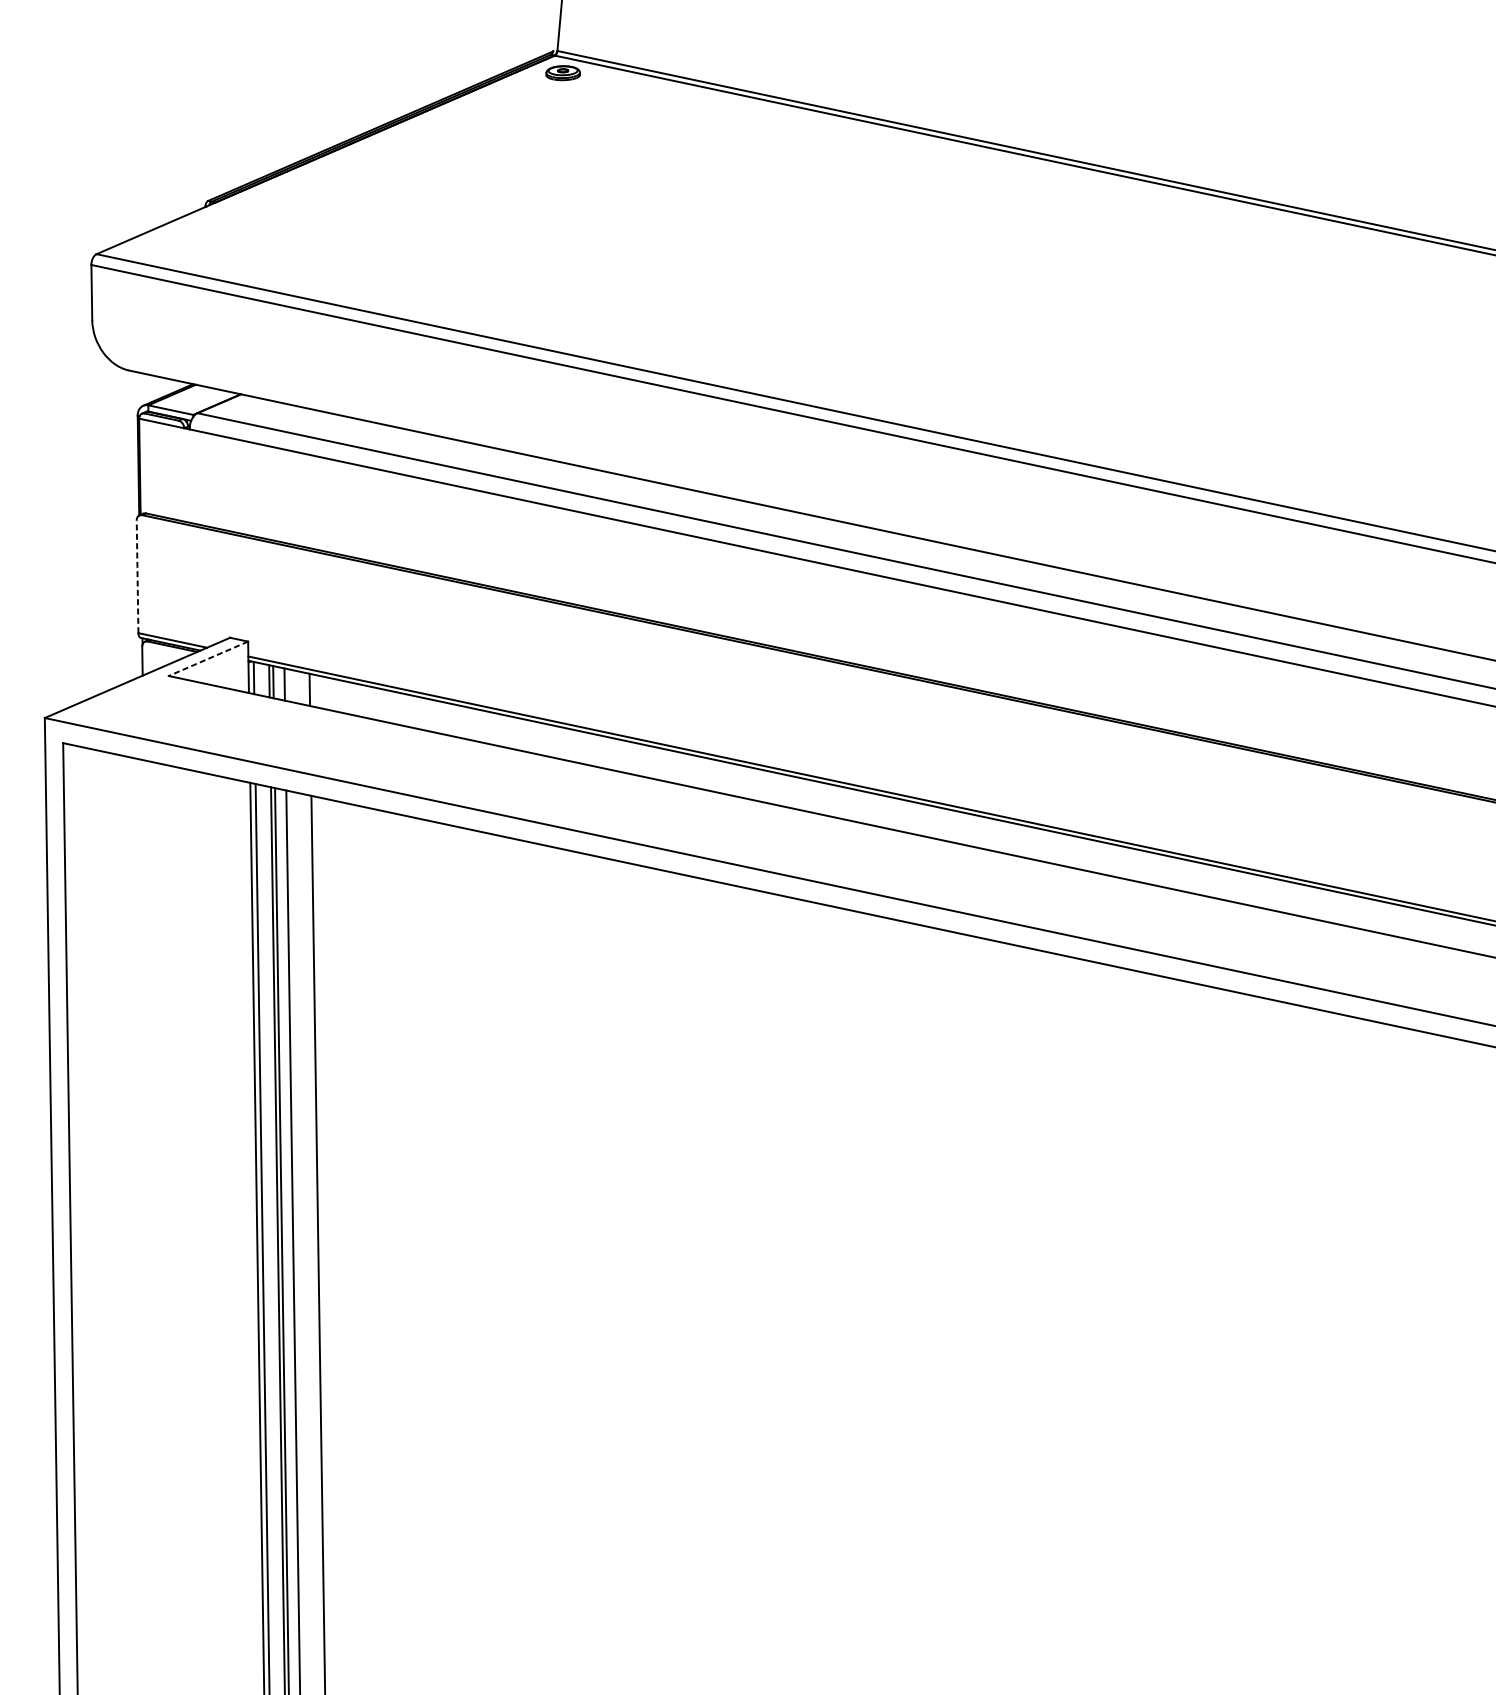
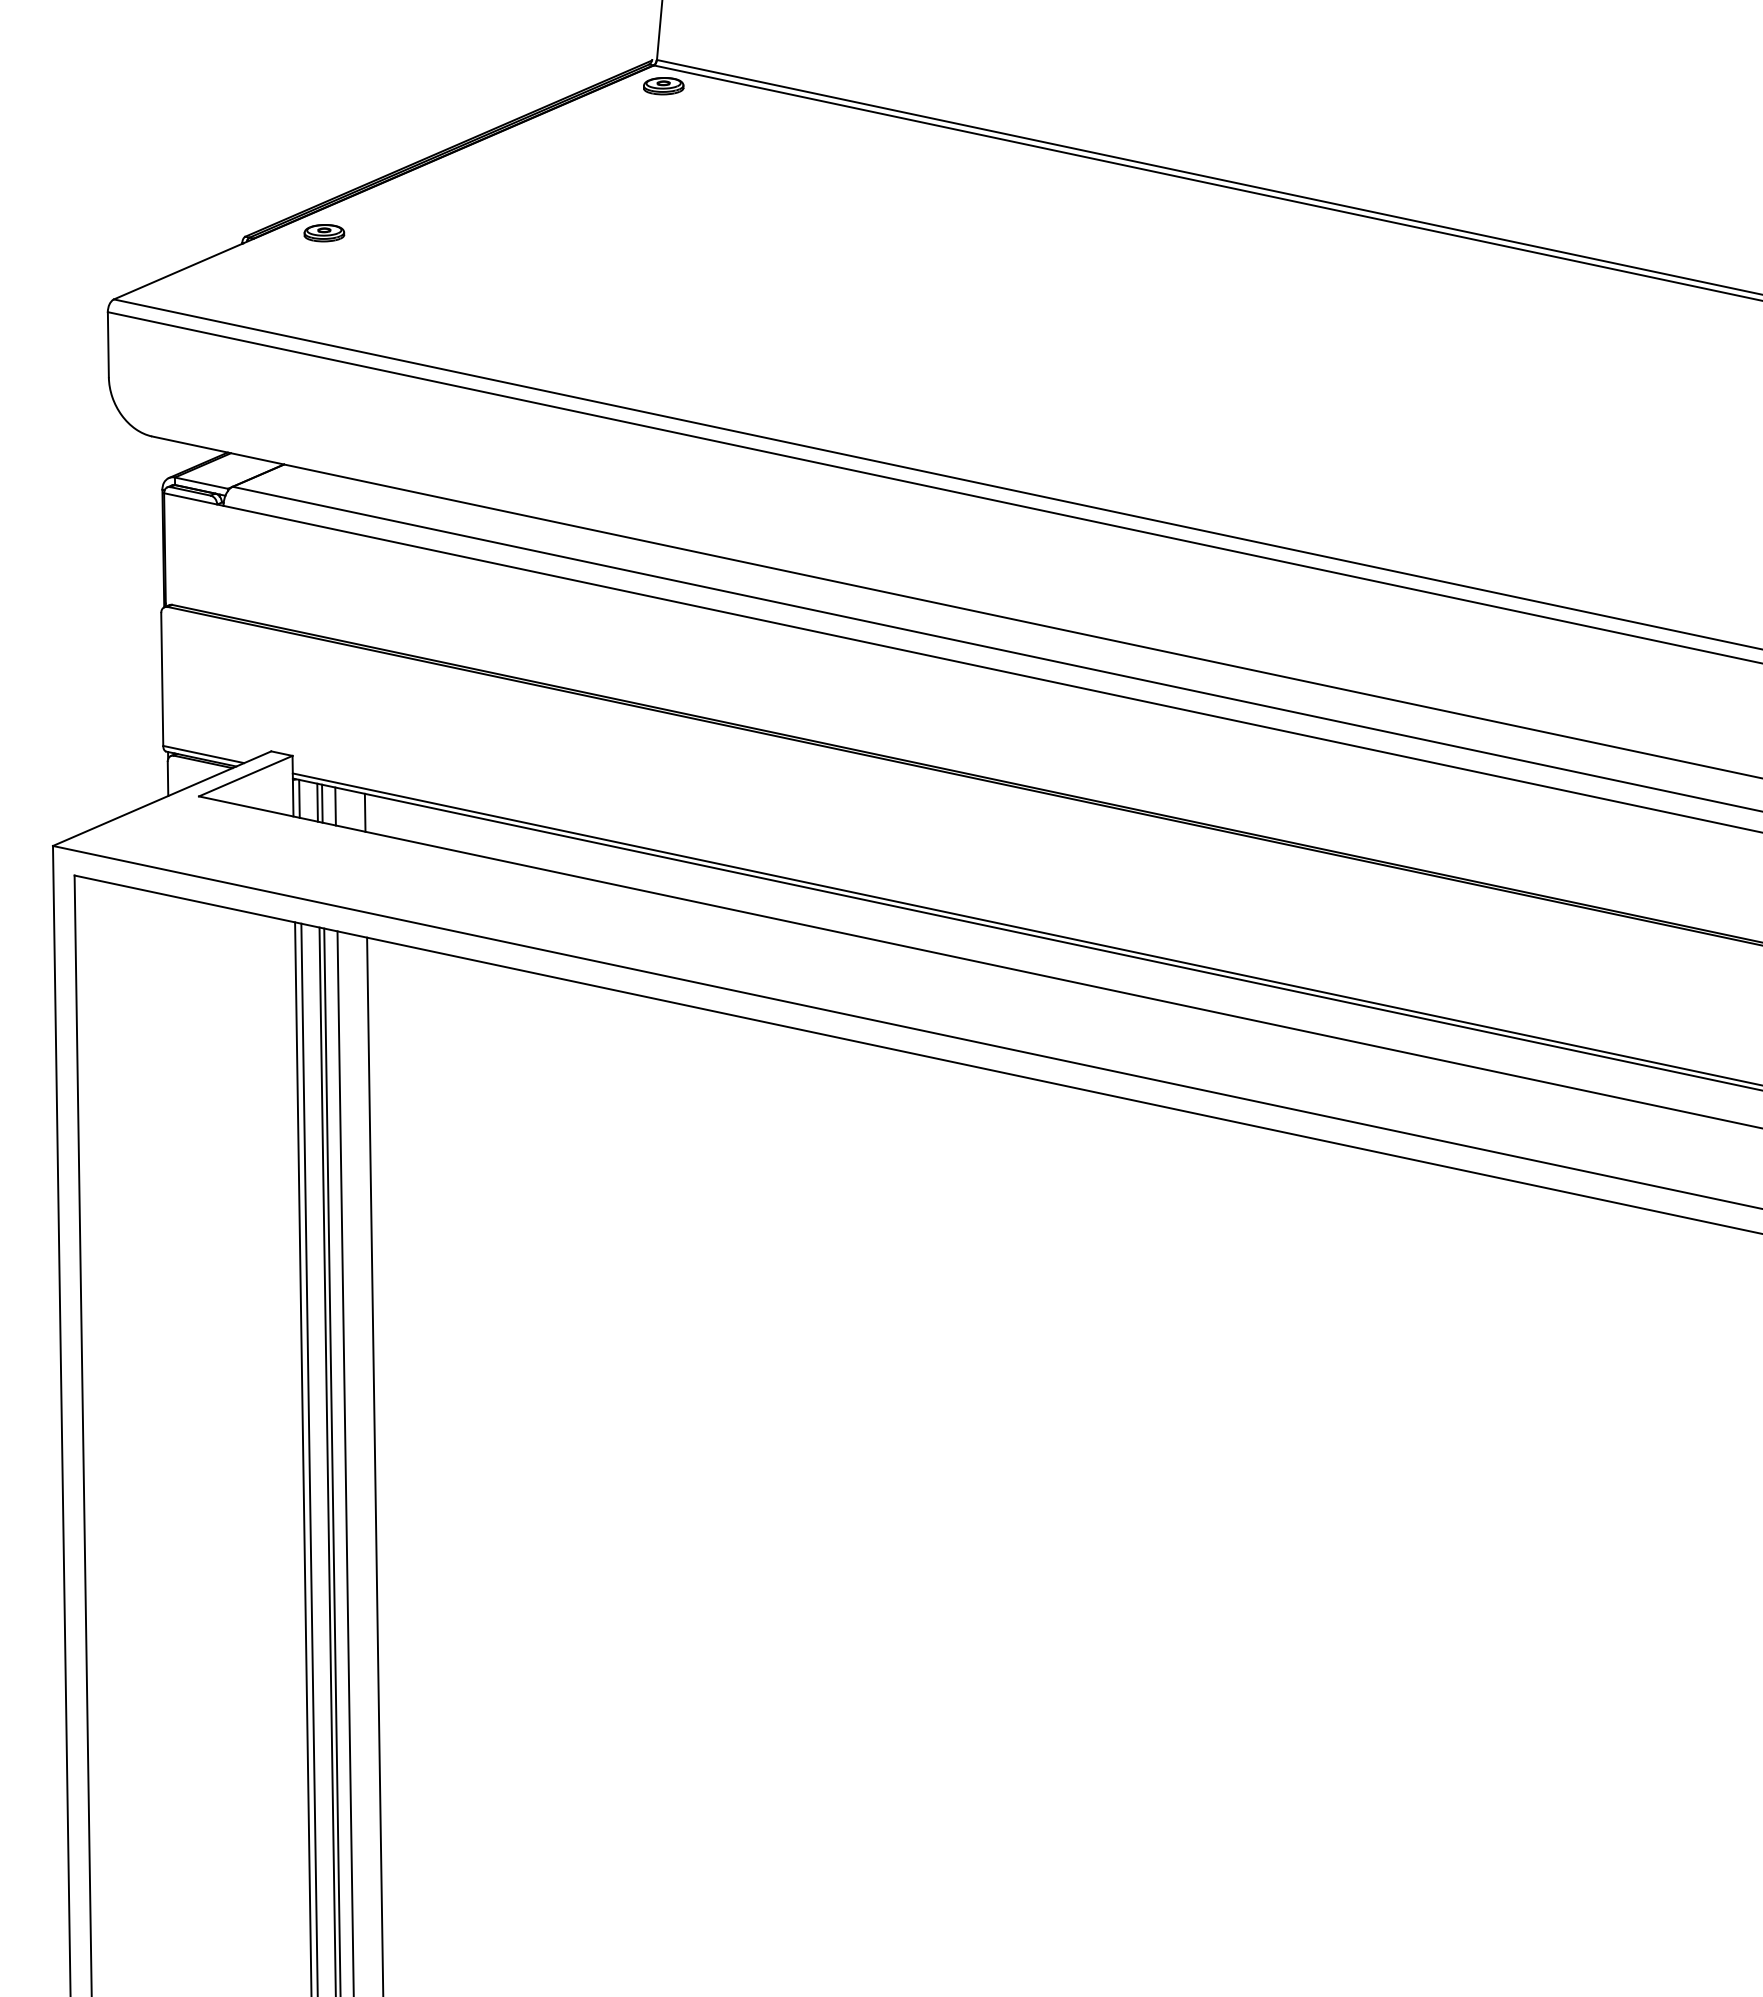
part: (275, 198) -> (324, 233), added
line: (137, 576) -> (162, 679), dashed -> solid
line: (208, 659) -> (245, 776), dashed -> solid

